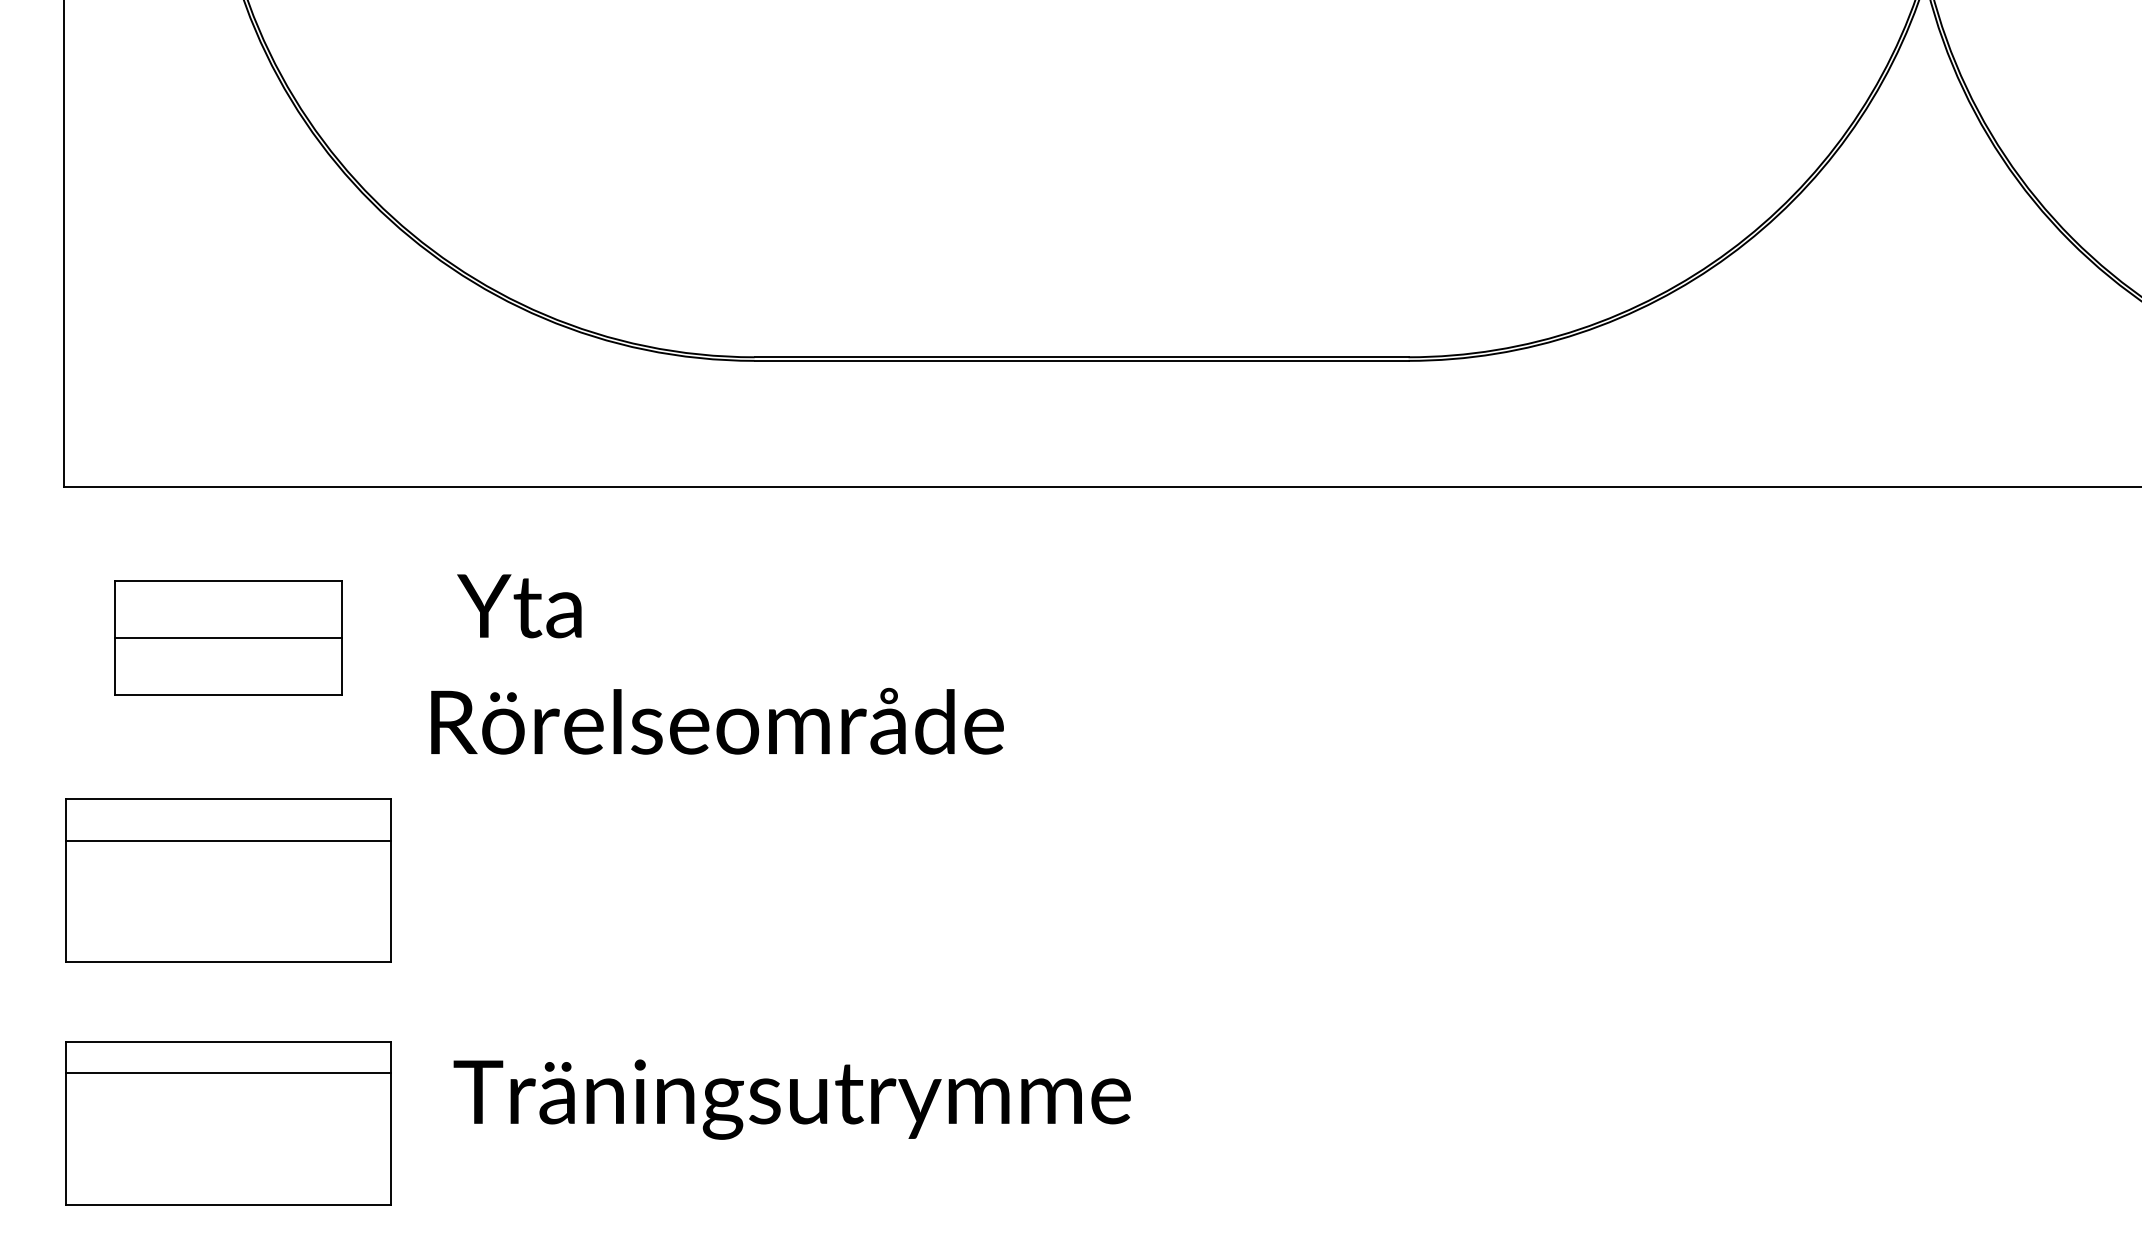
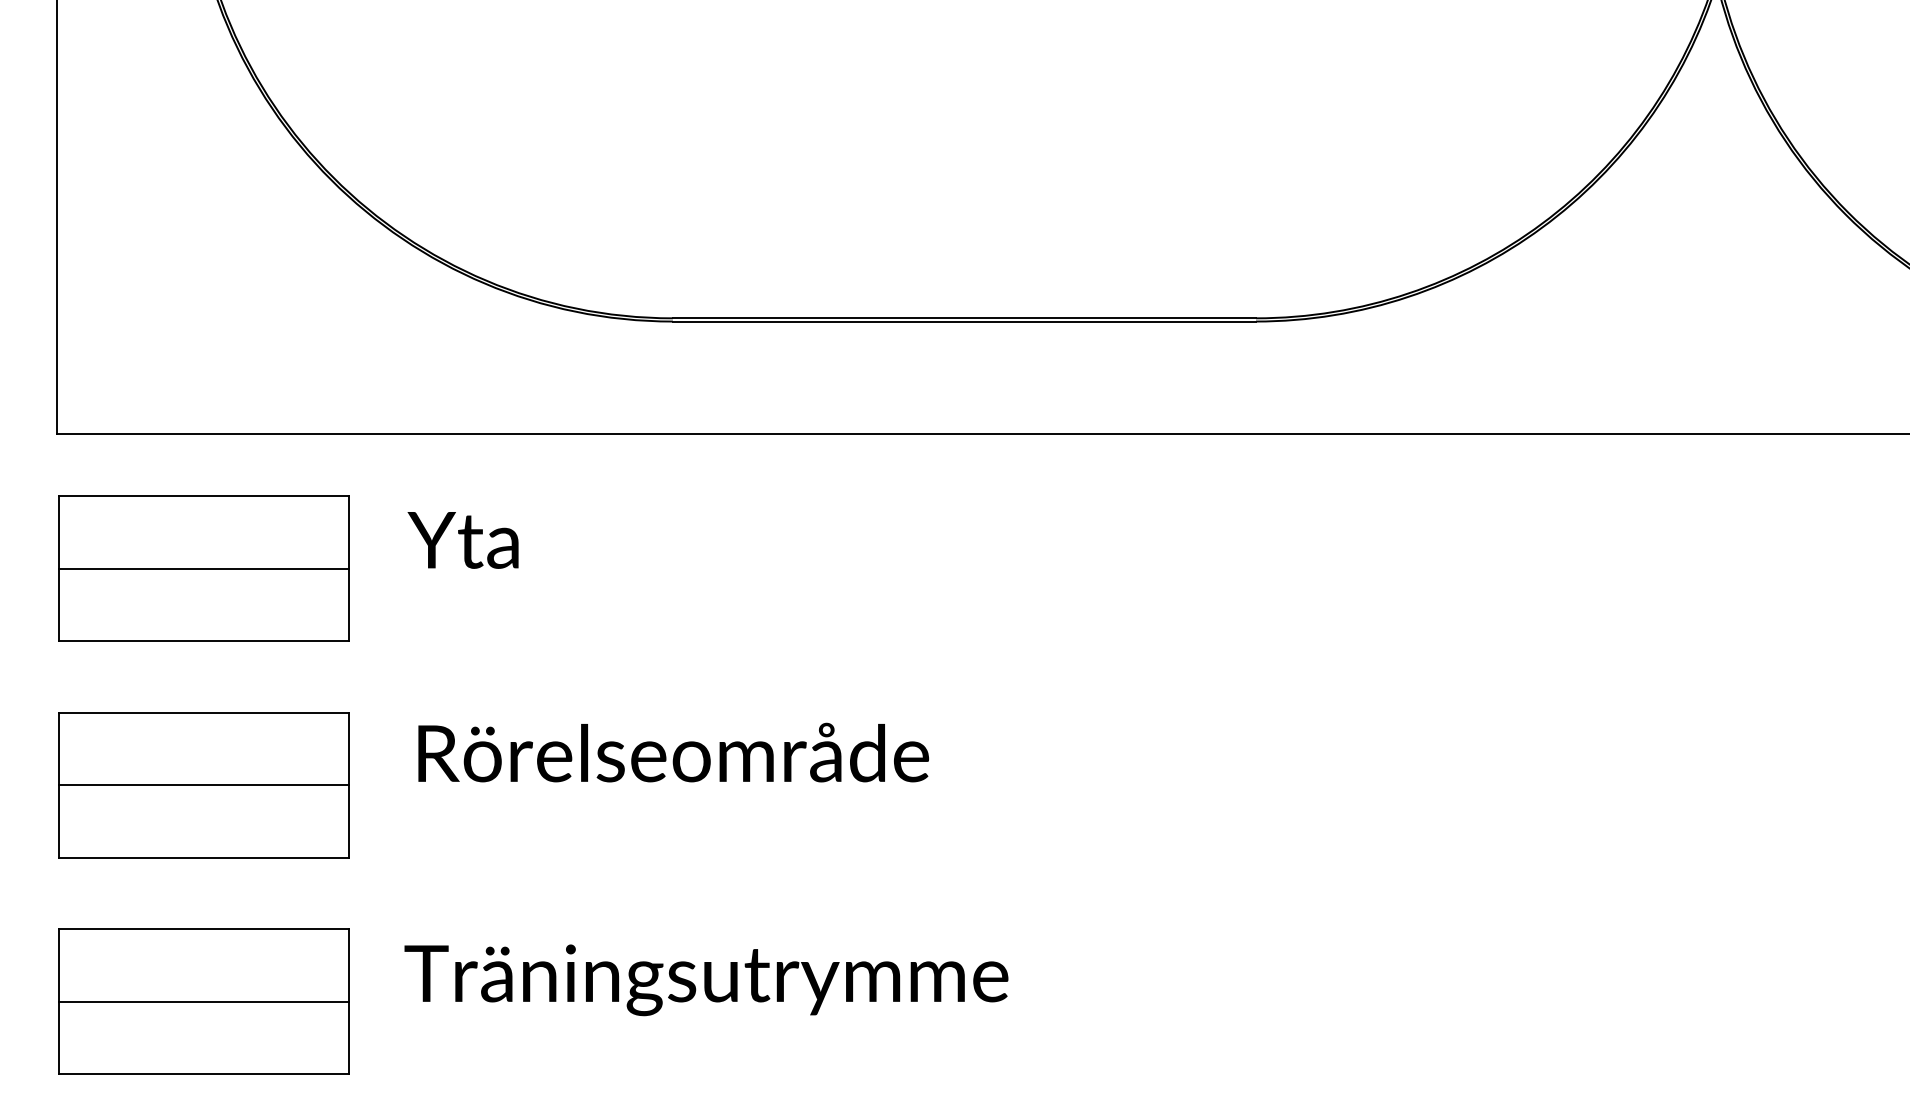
part: (228, 637) -> (203, 568), size x1.43
text: (717, 720) -> (673, 751), moved
line: (227, 840) -> (202, 784), moved
line: (227, 1072) -> (202, 1001), moved

